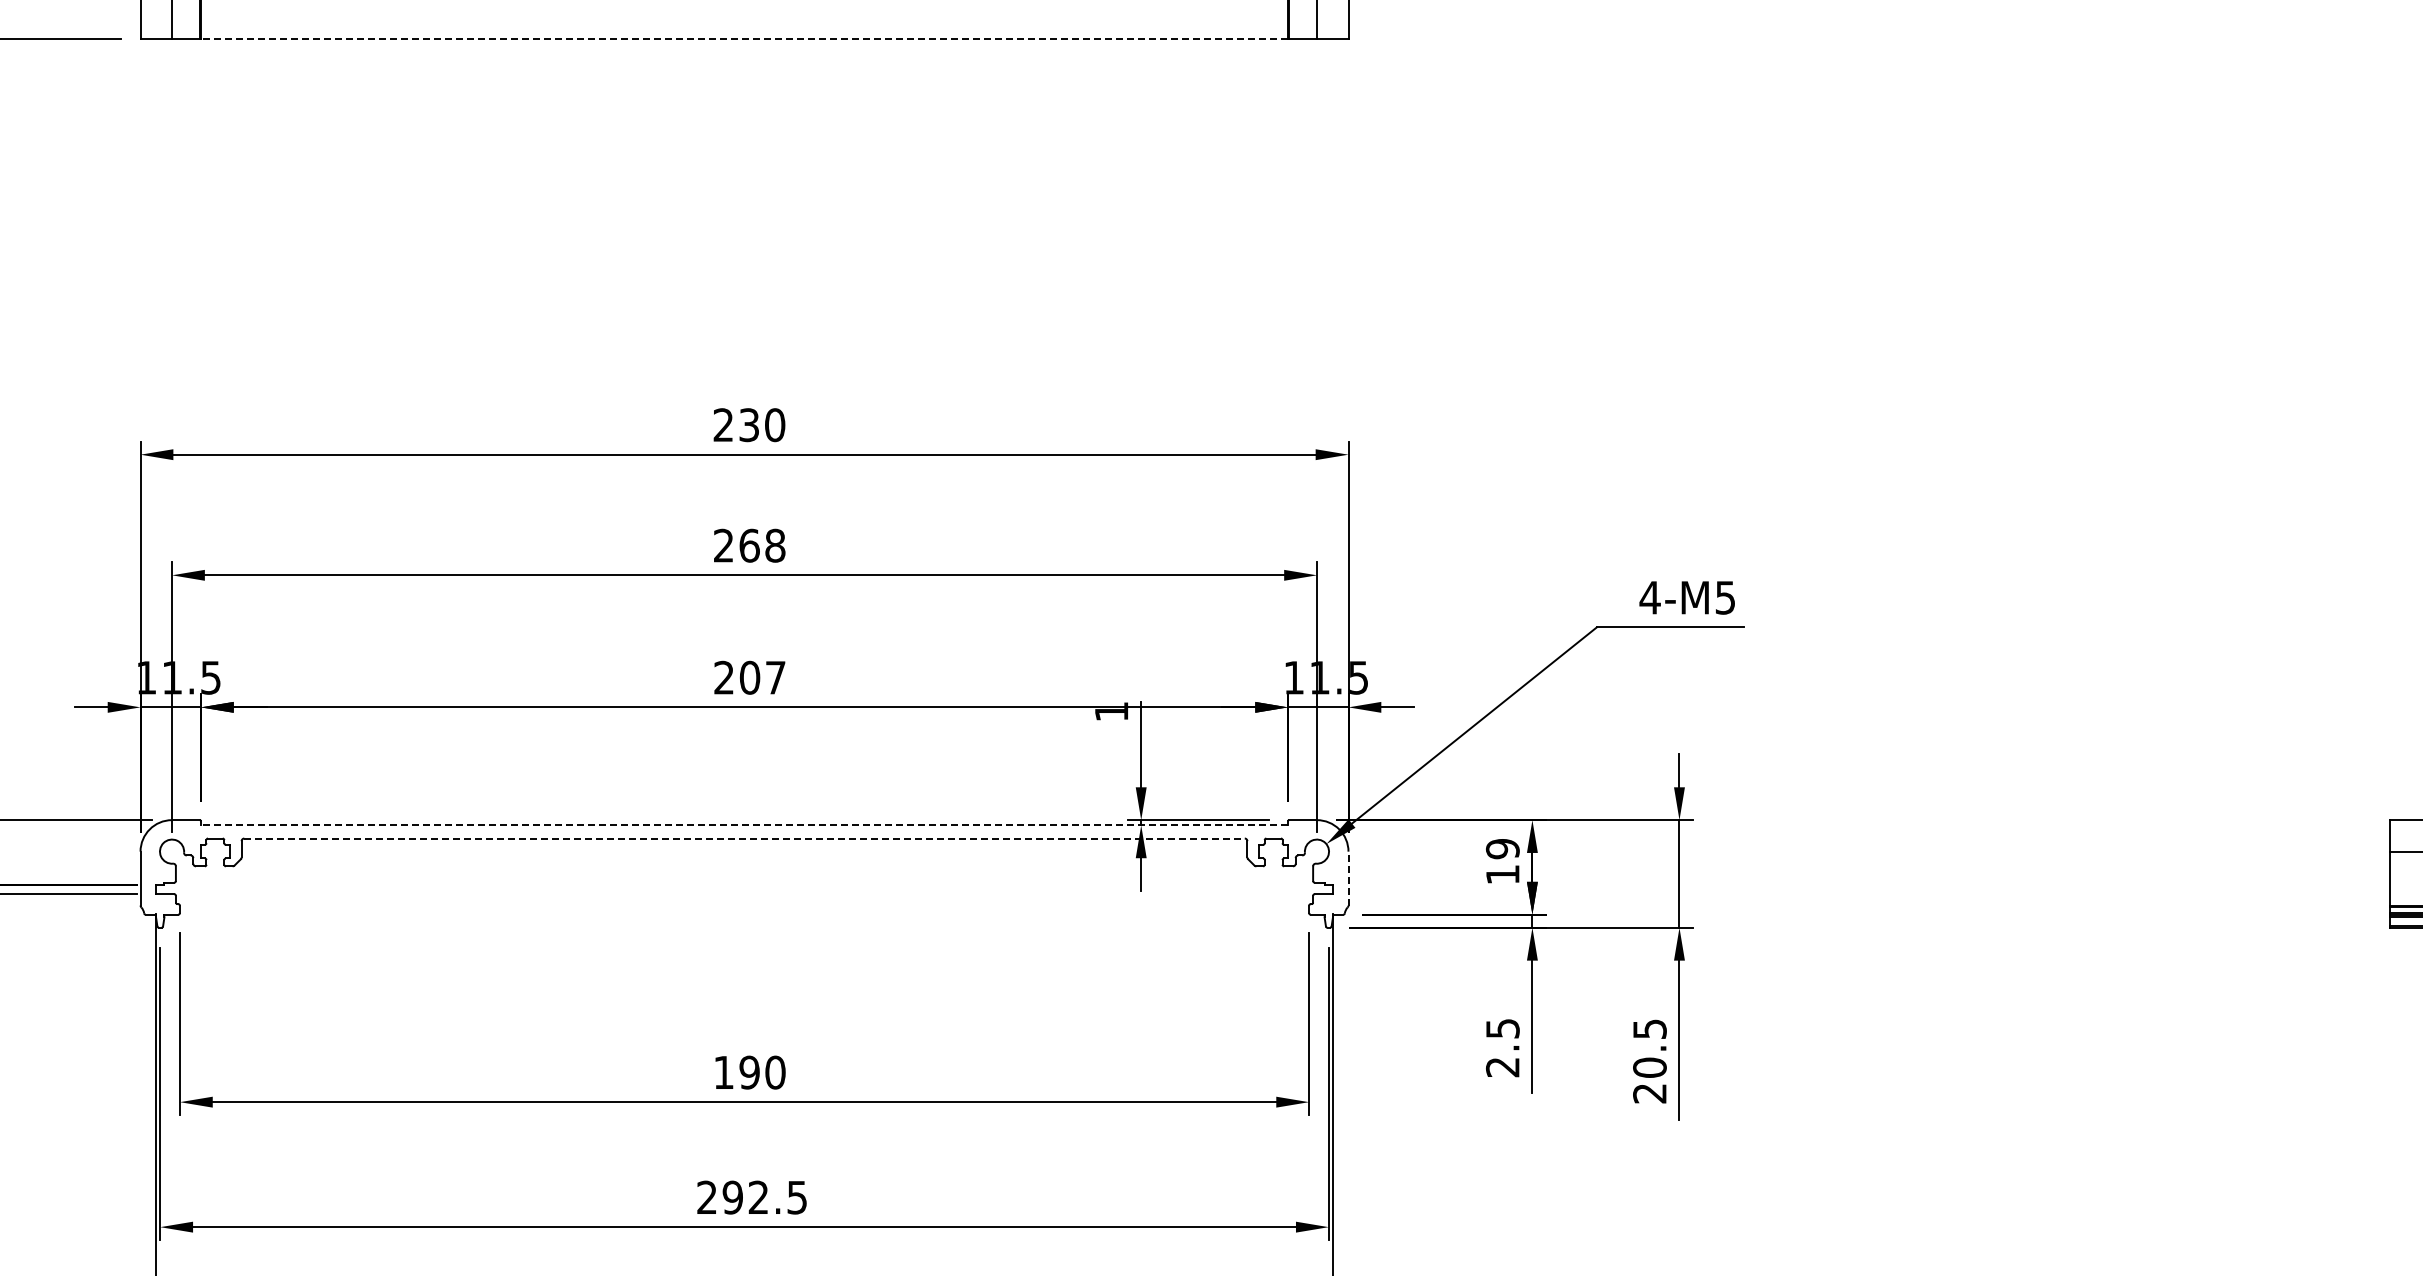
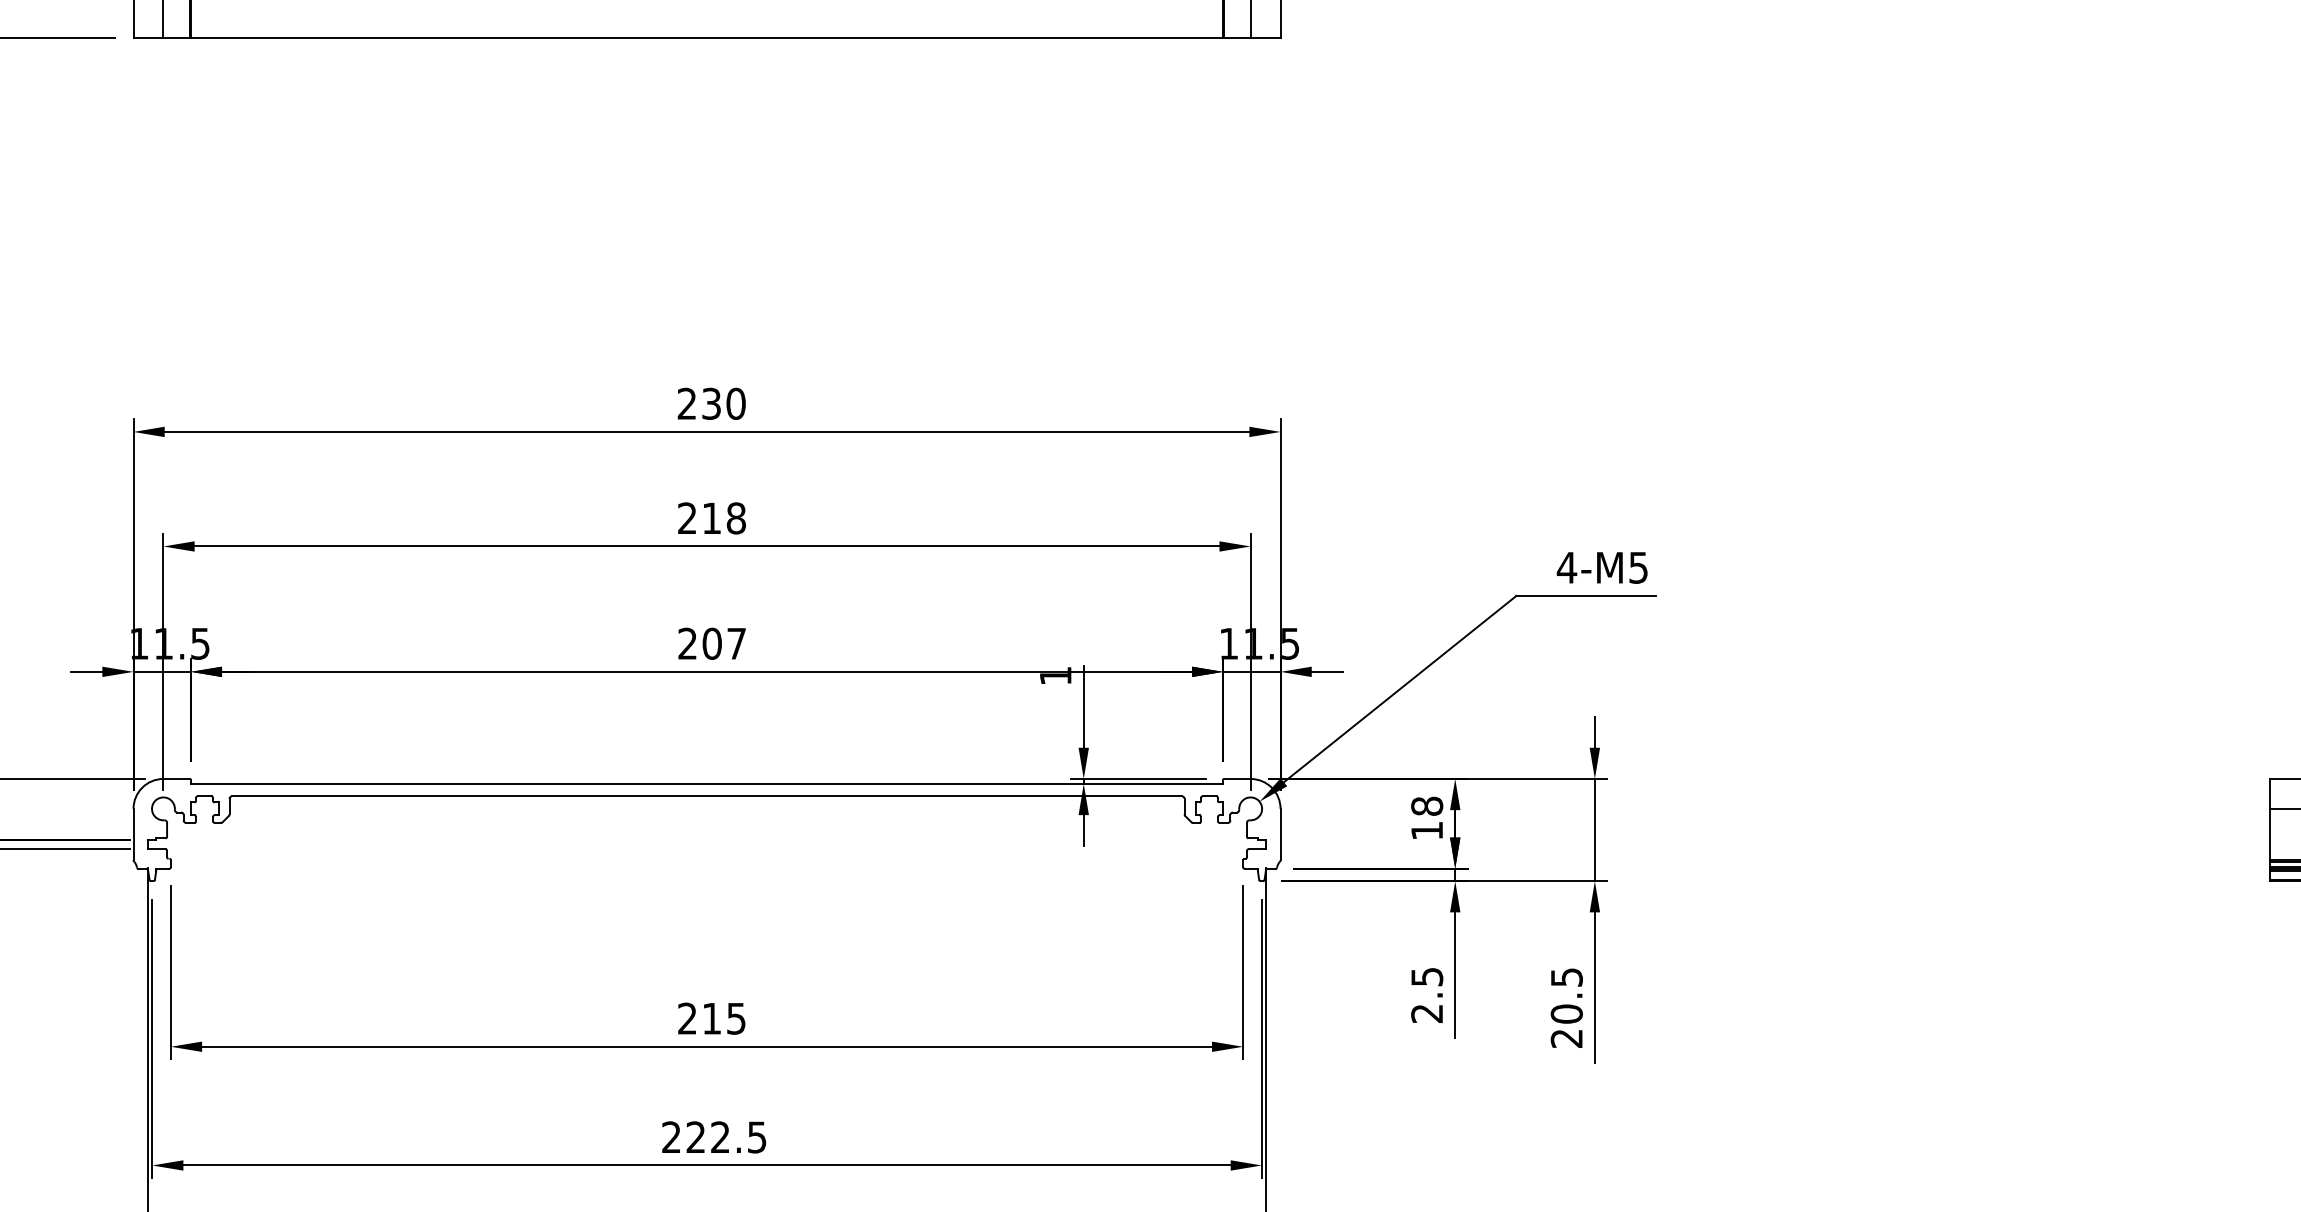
line: (744, 39) -> (707, 37), dashed -> solid
text: (749, 545) -> (711, 518), 268 -> 218
line: (744, 825) -> (707, 784), dashed -> solid
line: (745, 838) -> (707, 796), dashed -> solid
text: (1502, 848) -> (1426, 805), 19 -> 18
line: (1348, 878) -> (1280, 834), dashed -> solid
text: (749, 1072) -> (711, 1018), 190 -> 215
text: (732, 1197) -> (695, 1137), 292.5 -> 222.5

